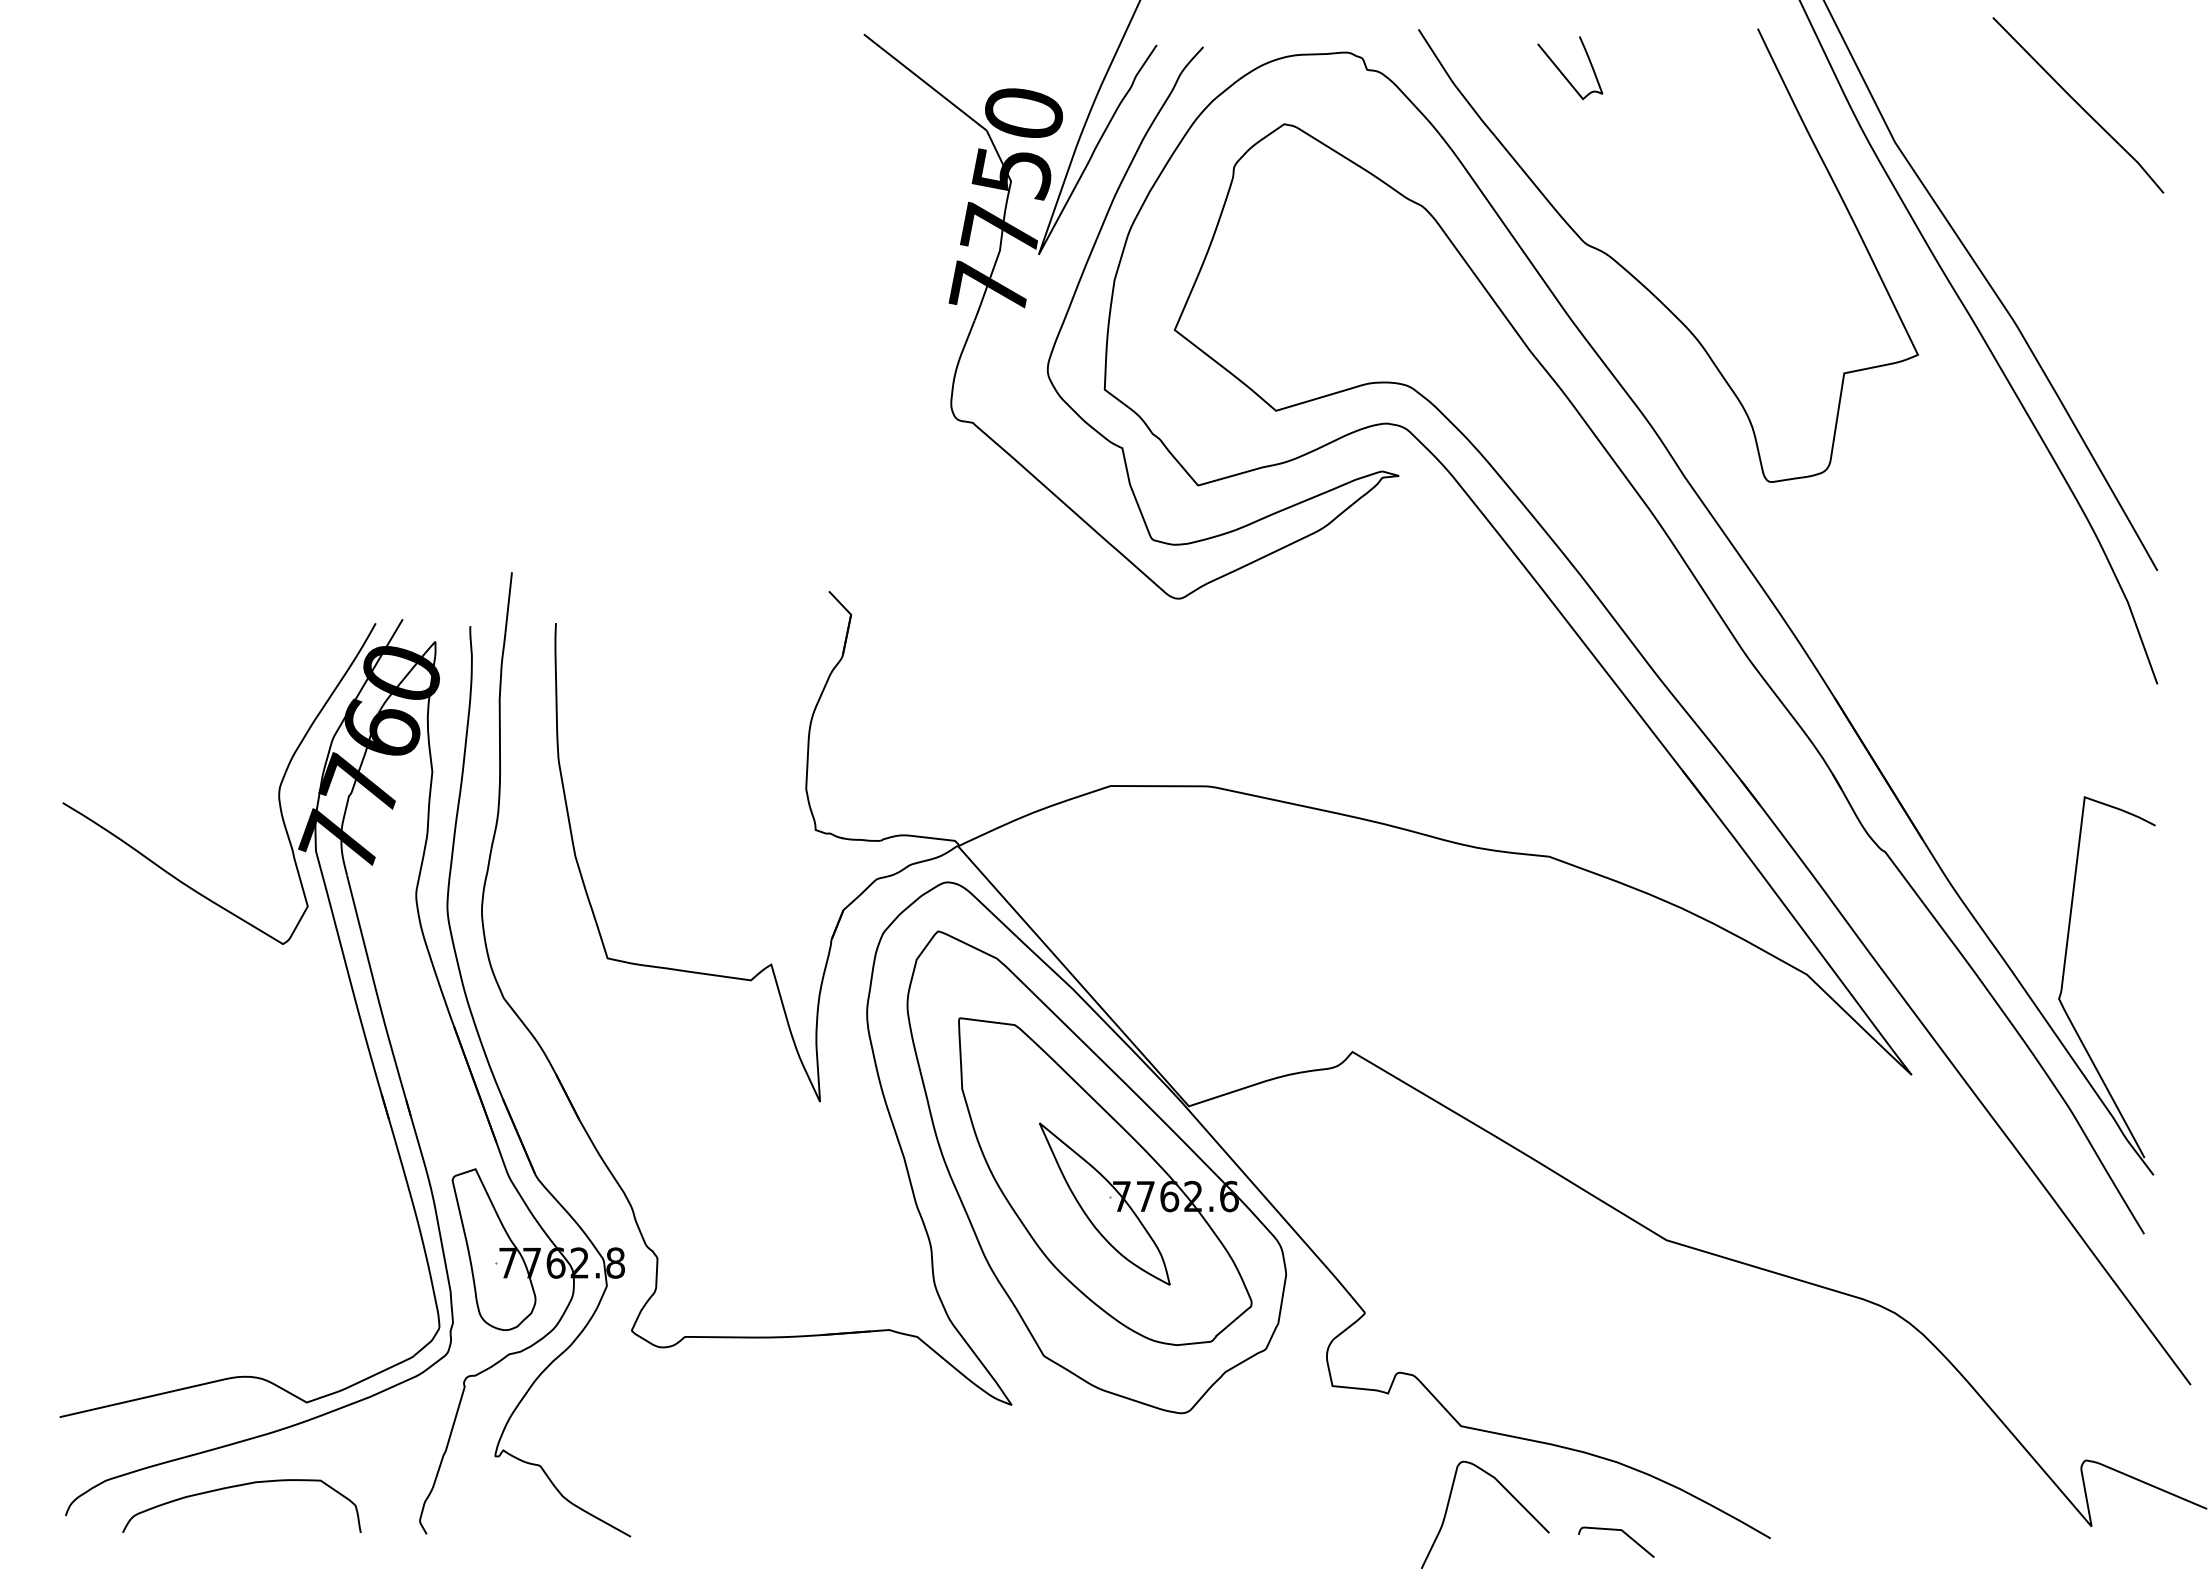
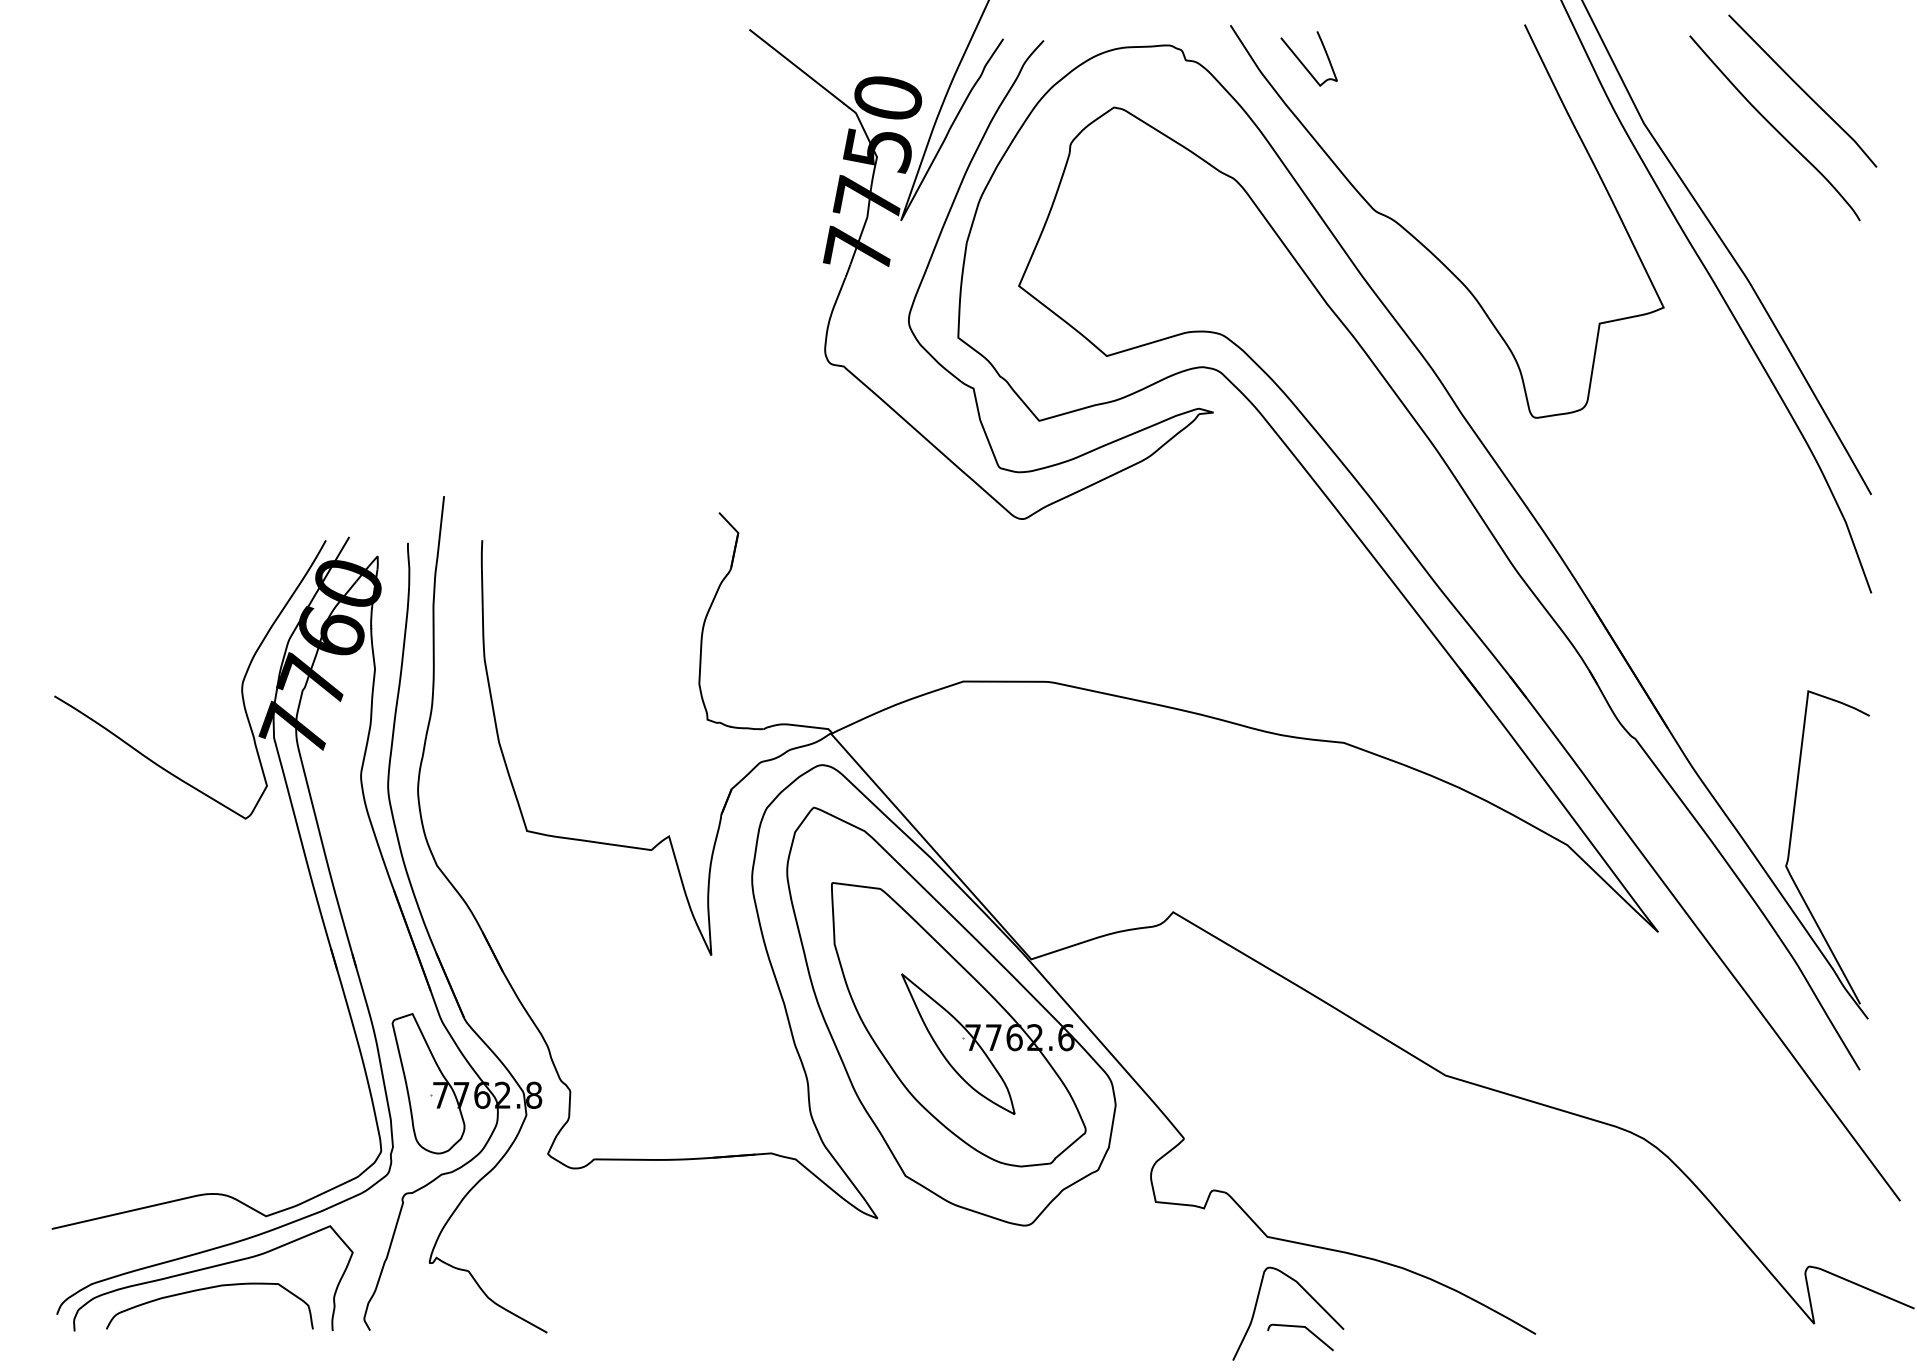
curve: (1564, 74) -> (1304, 64), moved
curve: (2045, 148) -> (1774, 128), added
curve: (243, 1462) -> (211, 1268), added
curve: (1622, 1532) -> (1305, 1329), moved

